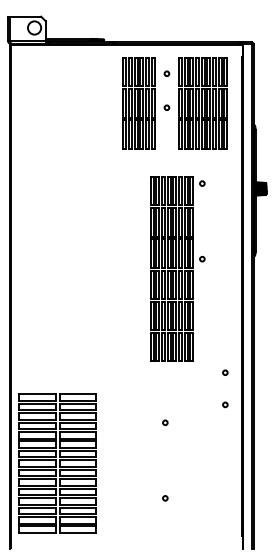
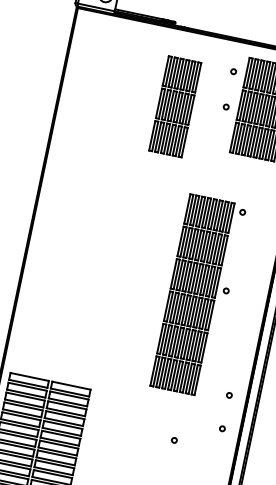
part: (138, 103) -> (174, 106), moved
part: (177, 268) -> (198, 295), moved
circle: (165, 422) -> (174, 440), moved

